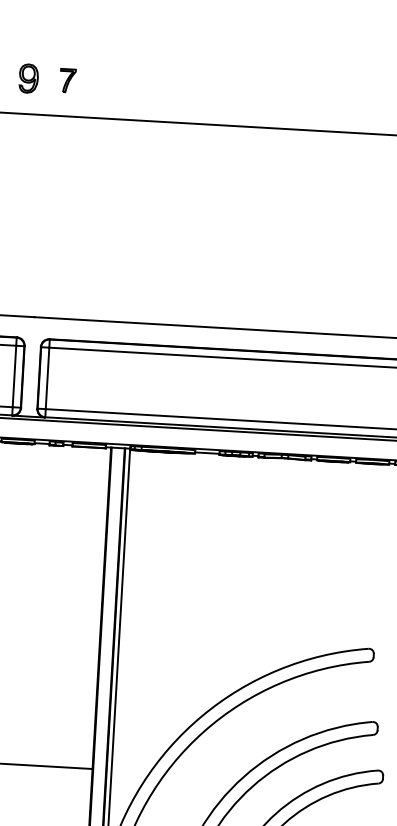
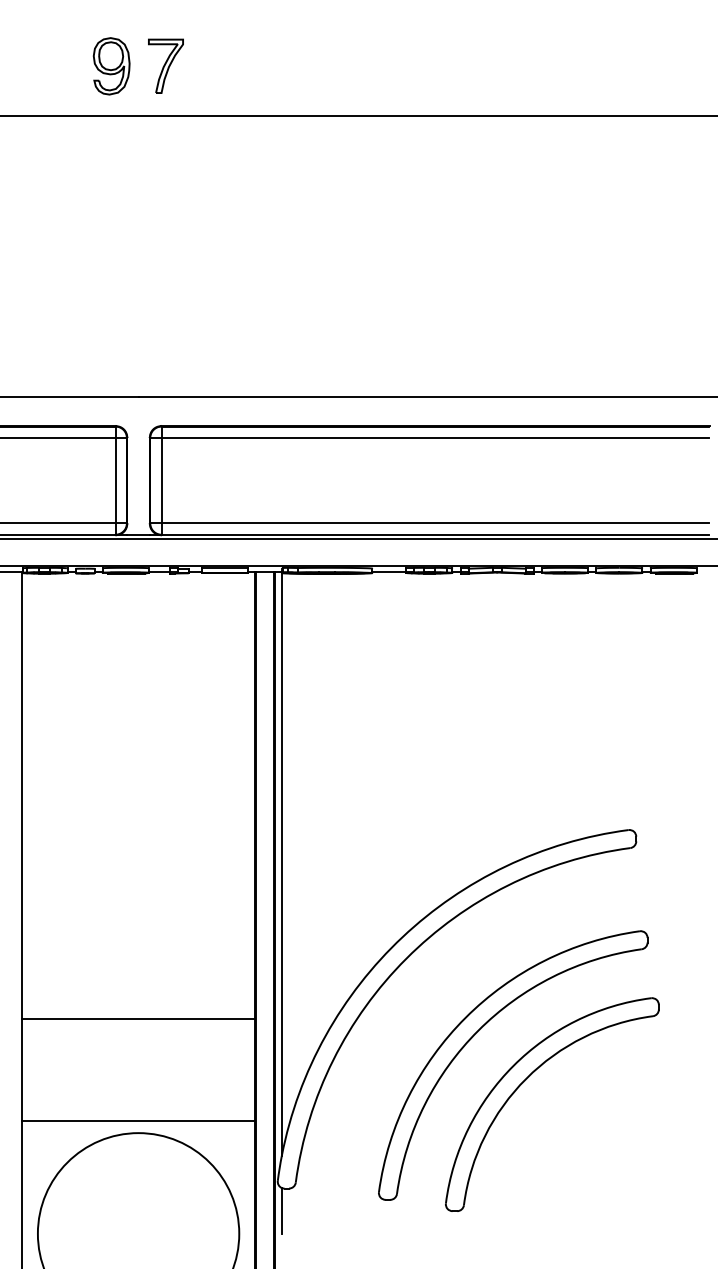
part: (28, 78) -> (111, 66), size x1.43
part: (67, 80) -> (165, 65), size x1.67

